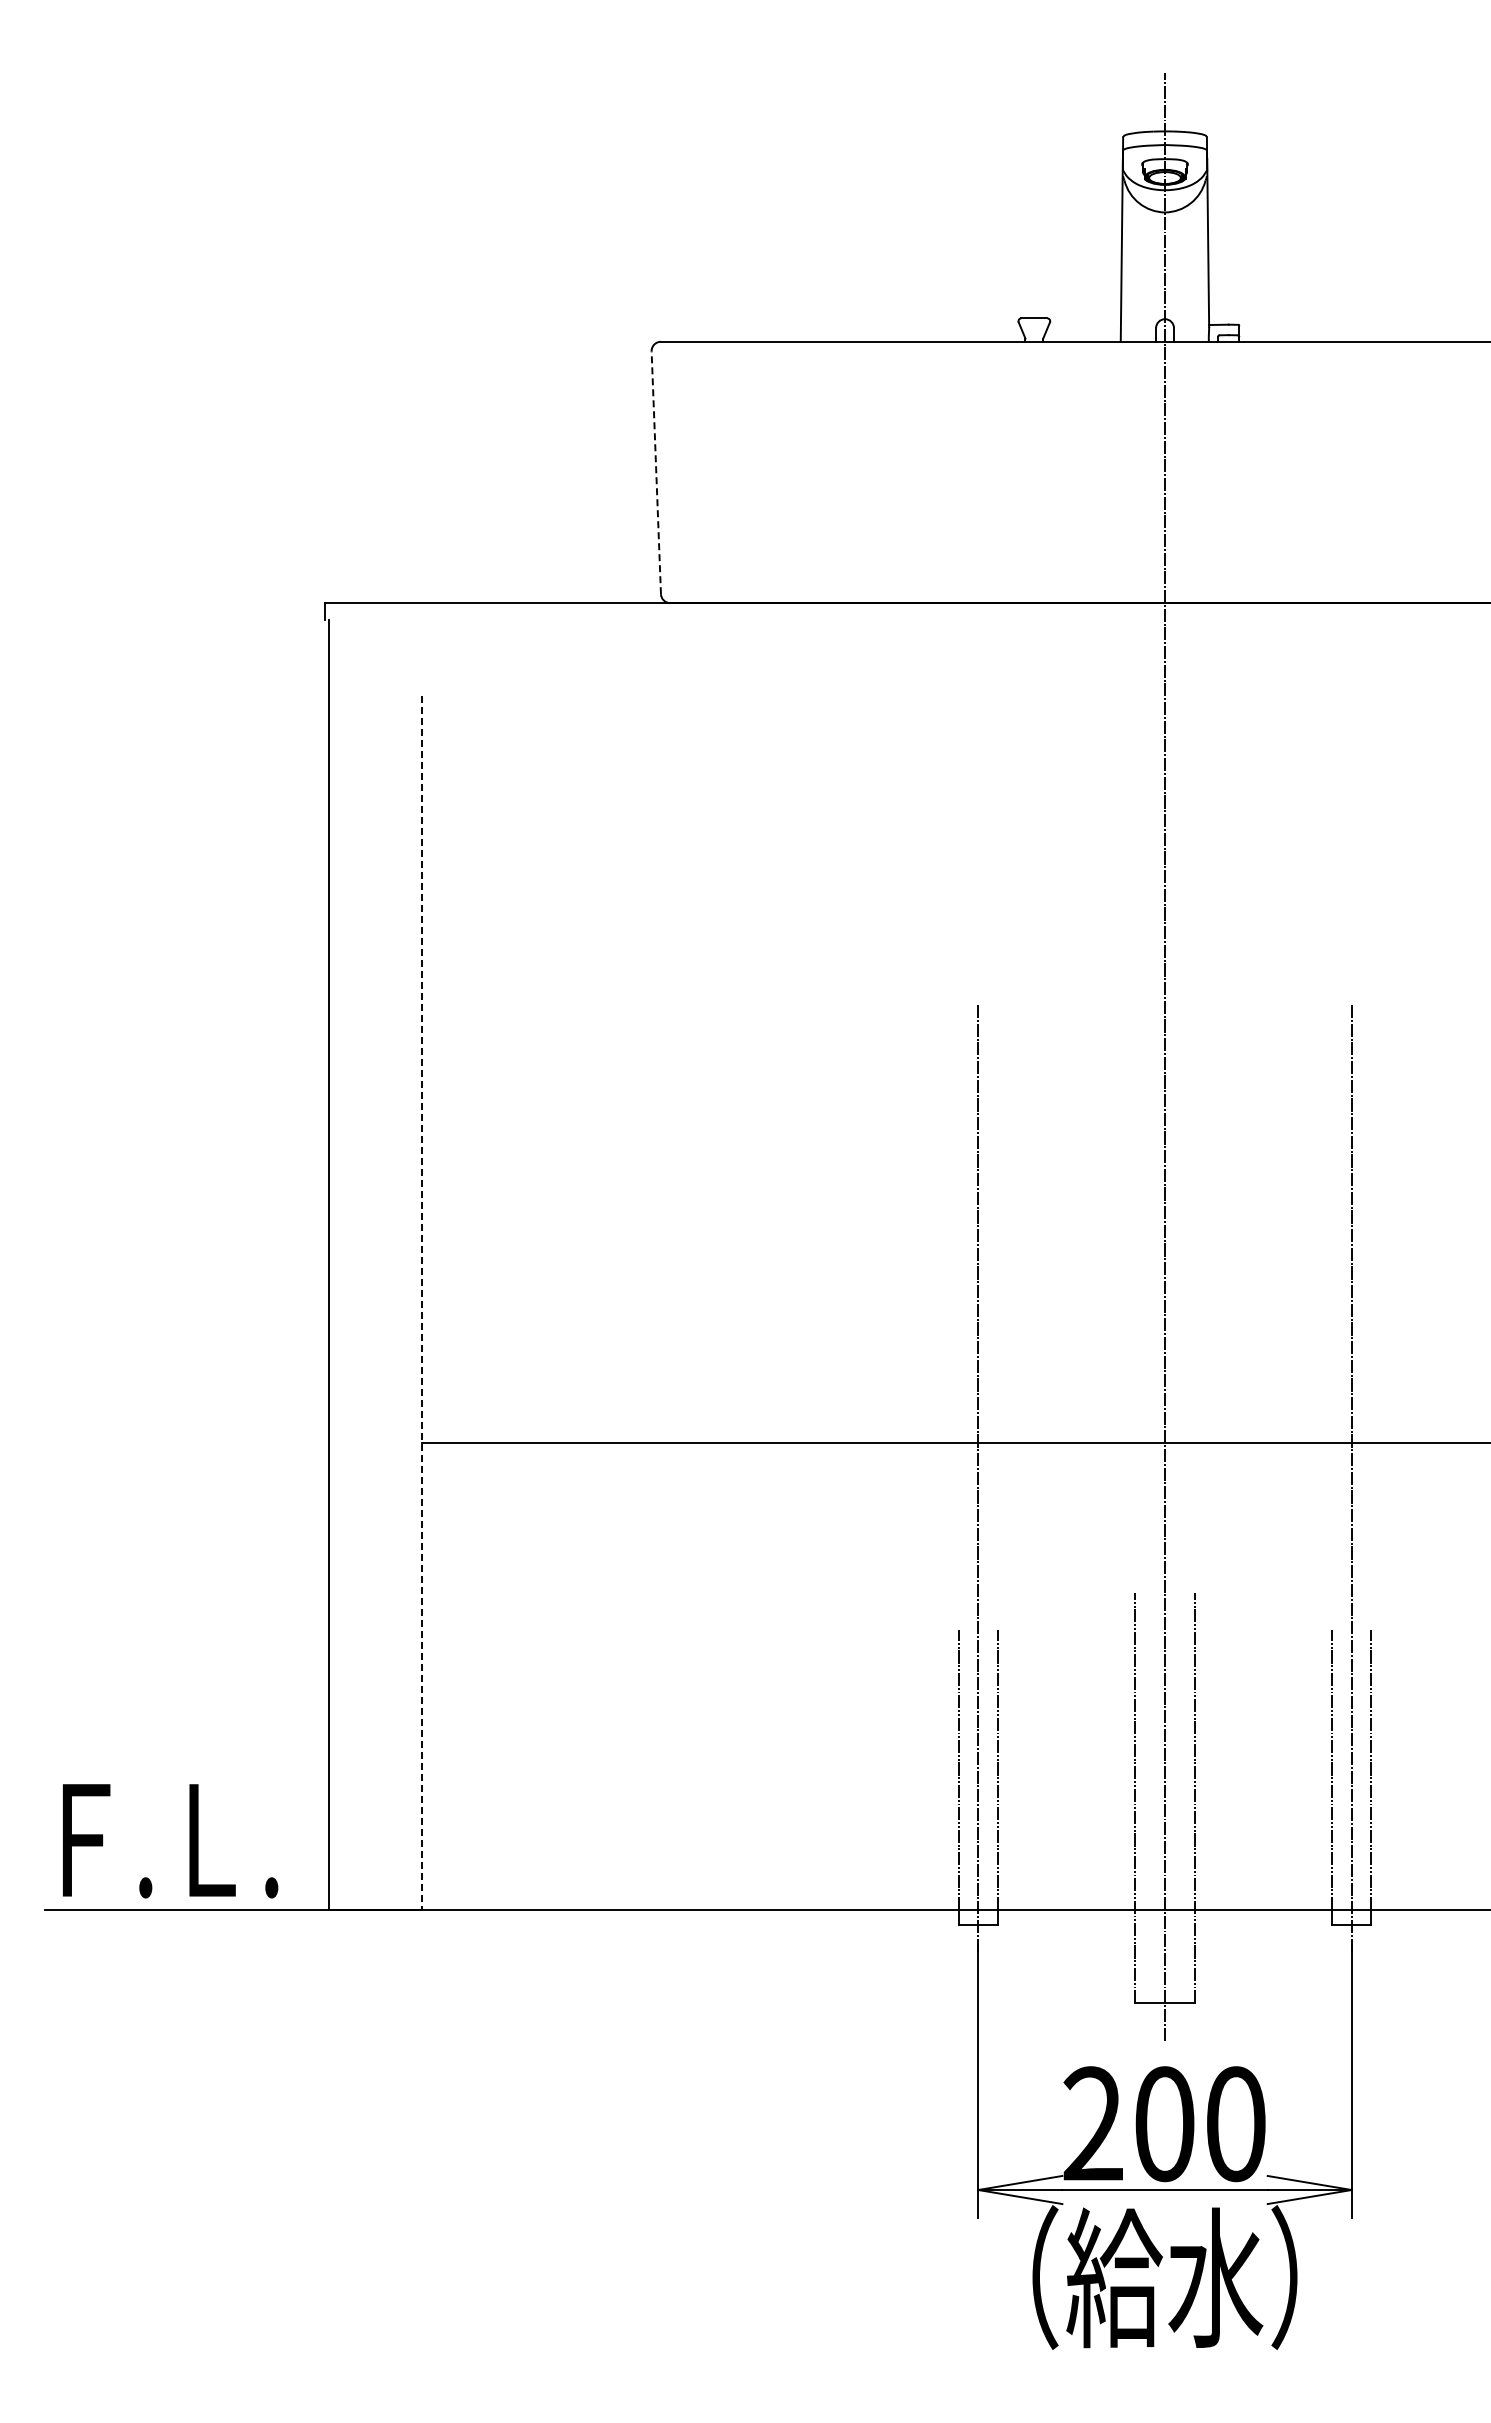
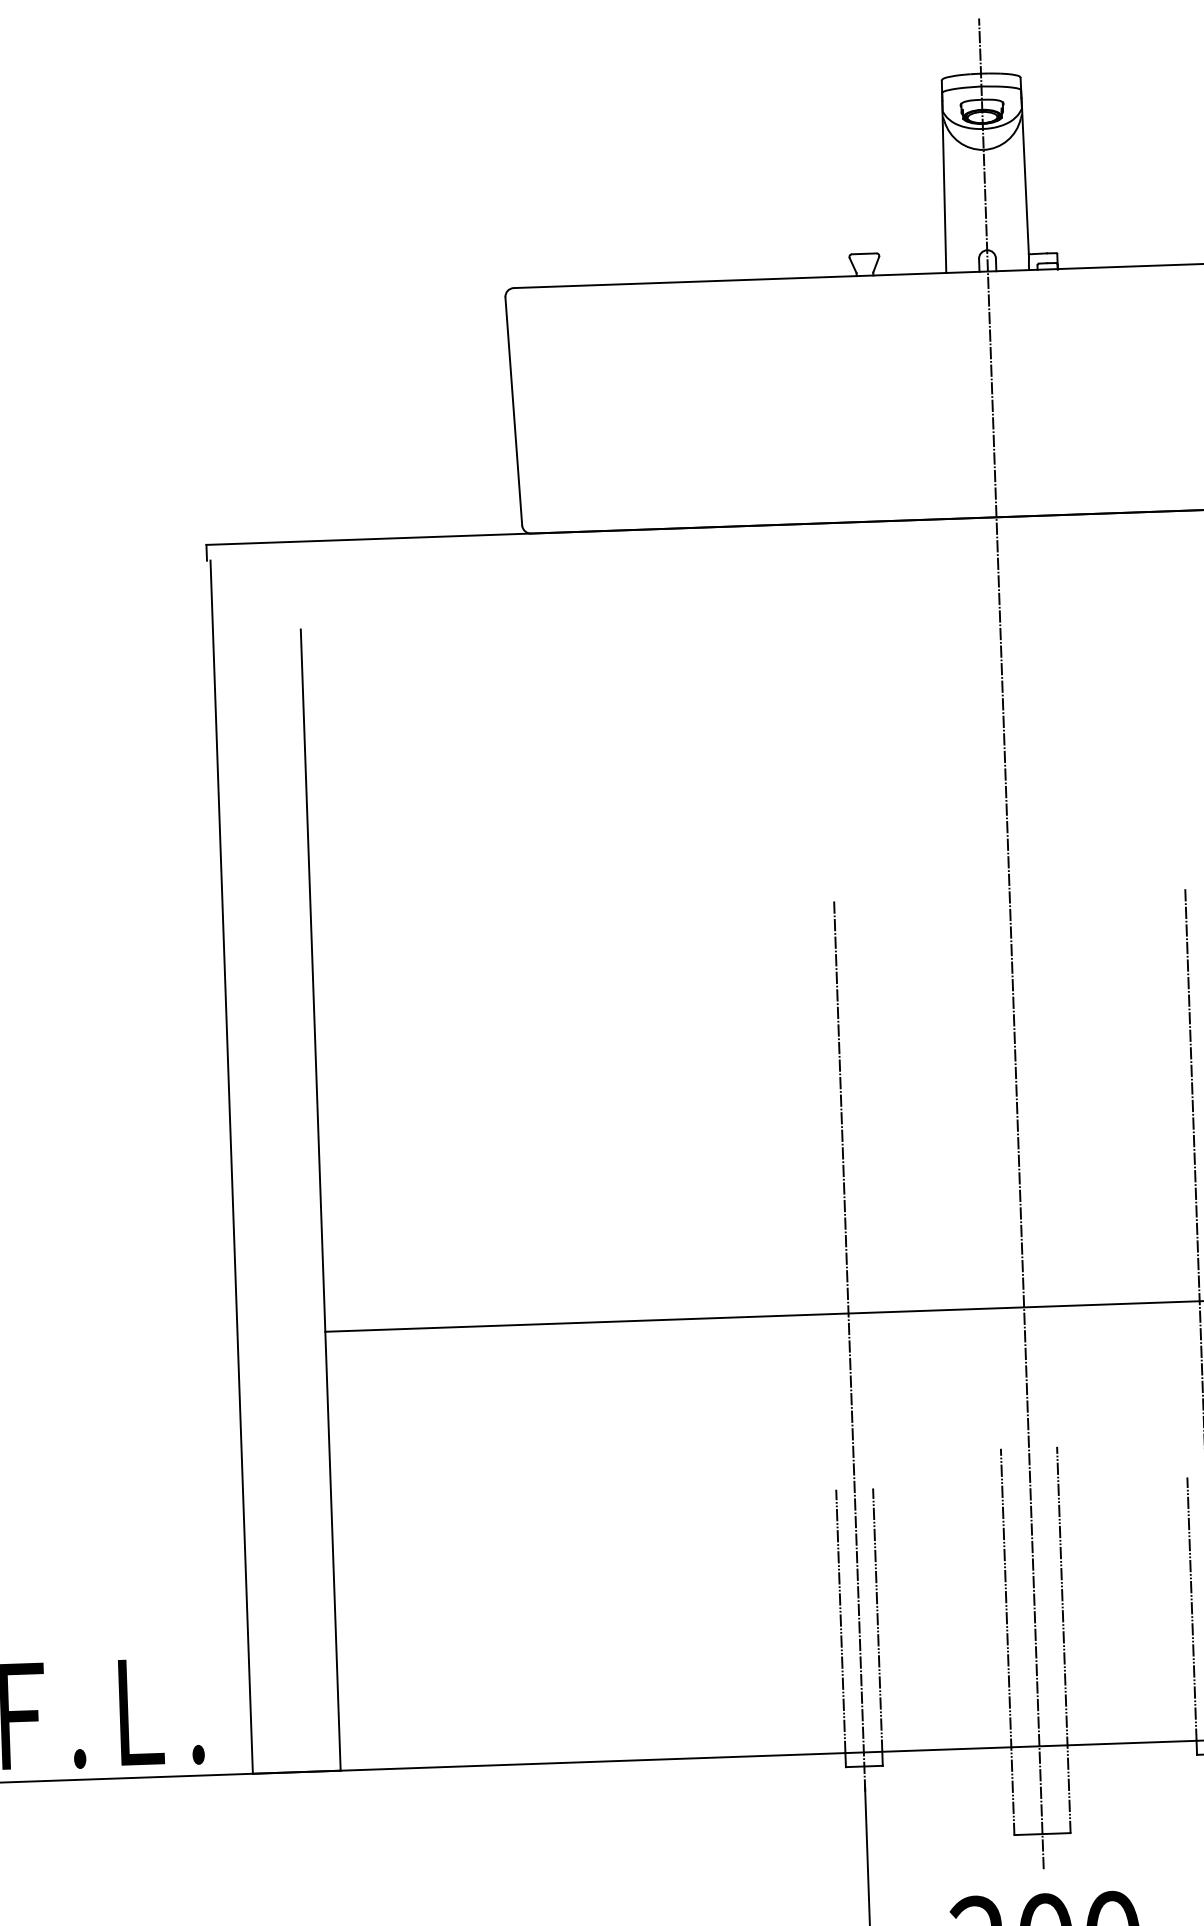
line: (656, 472) -> (513, 411), dashed -> solid
line: (422, 1303) -> (321, 1200), dashed -> solid

